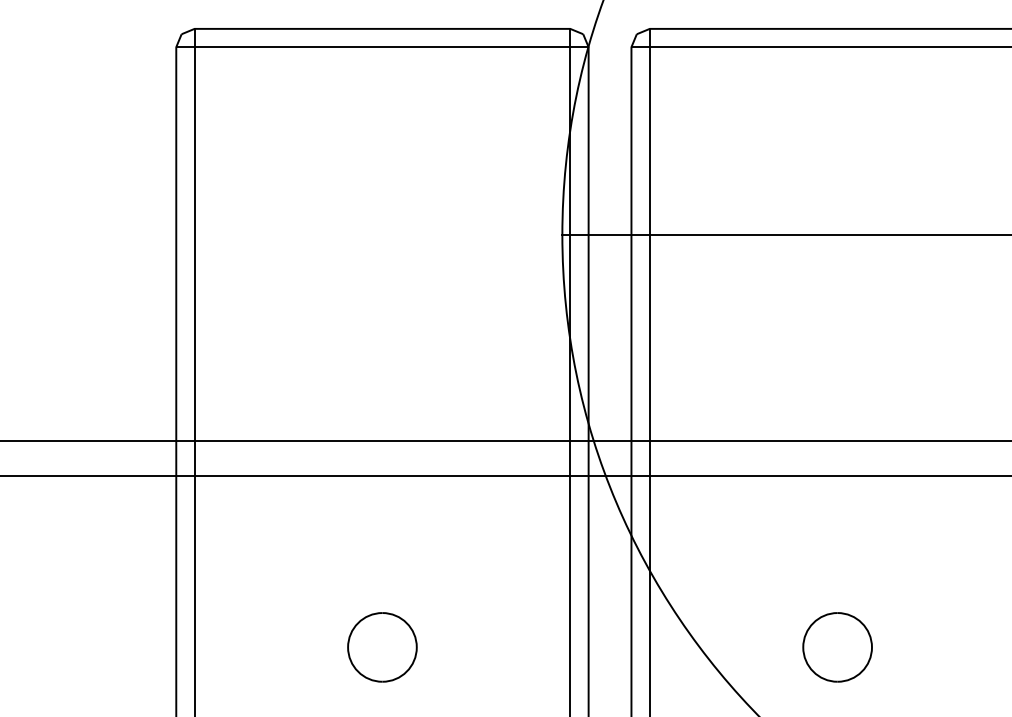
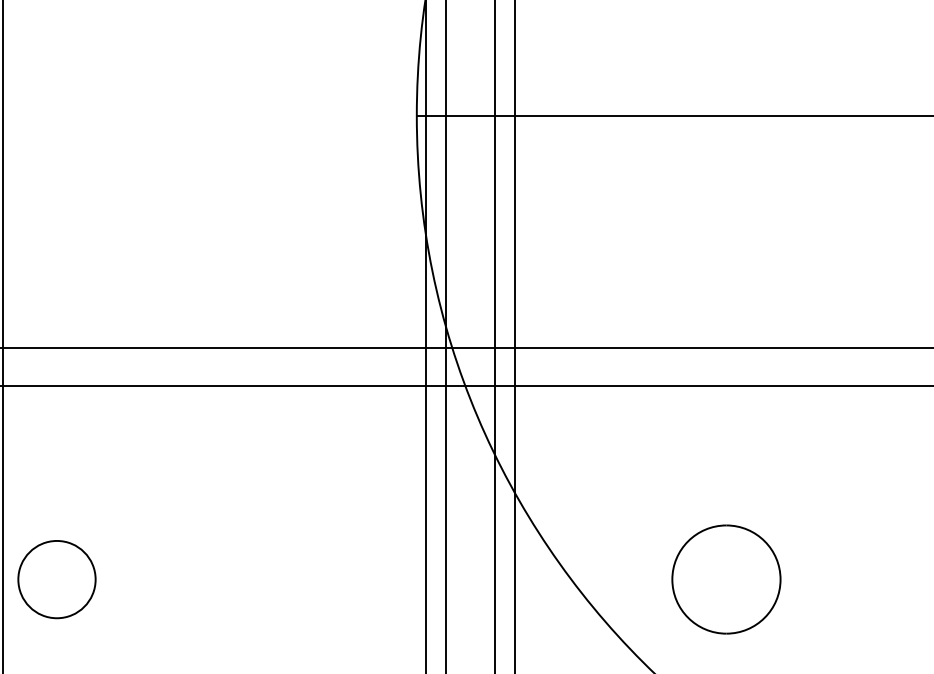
part: (382, 647) -> (57, 579), moved
part: (837, 647) -> (726, 579), size x1.4

